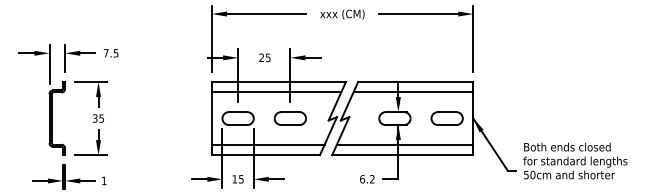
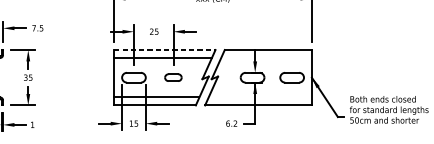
line: (278, 82) -> (164, 50), solid -> dashed
line: (413, 92) -> (266, 57), removed
part: (289, 118) -> (172, 77), size x0.7
line: (404, 144) -> (259, 97), removed

